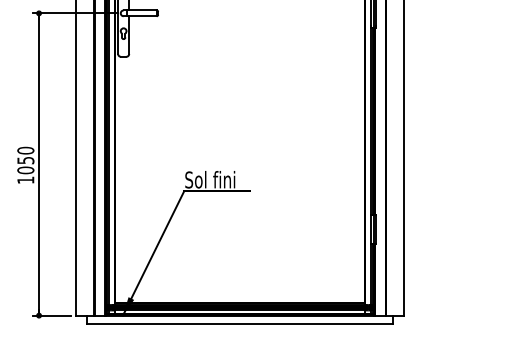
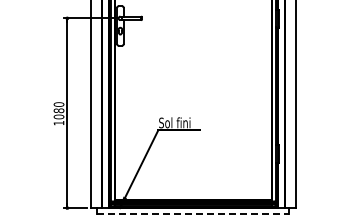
text: (24, 160) -> (58, 110), 1050 -> 1080
line: (240, 324) -> (193, 213), solid -> dashed

